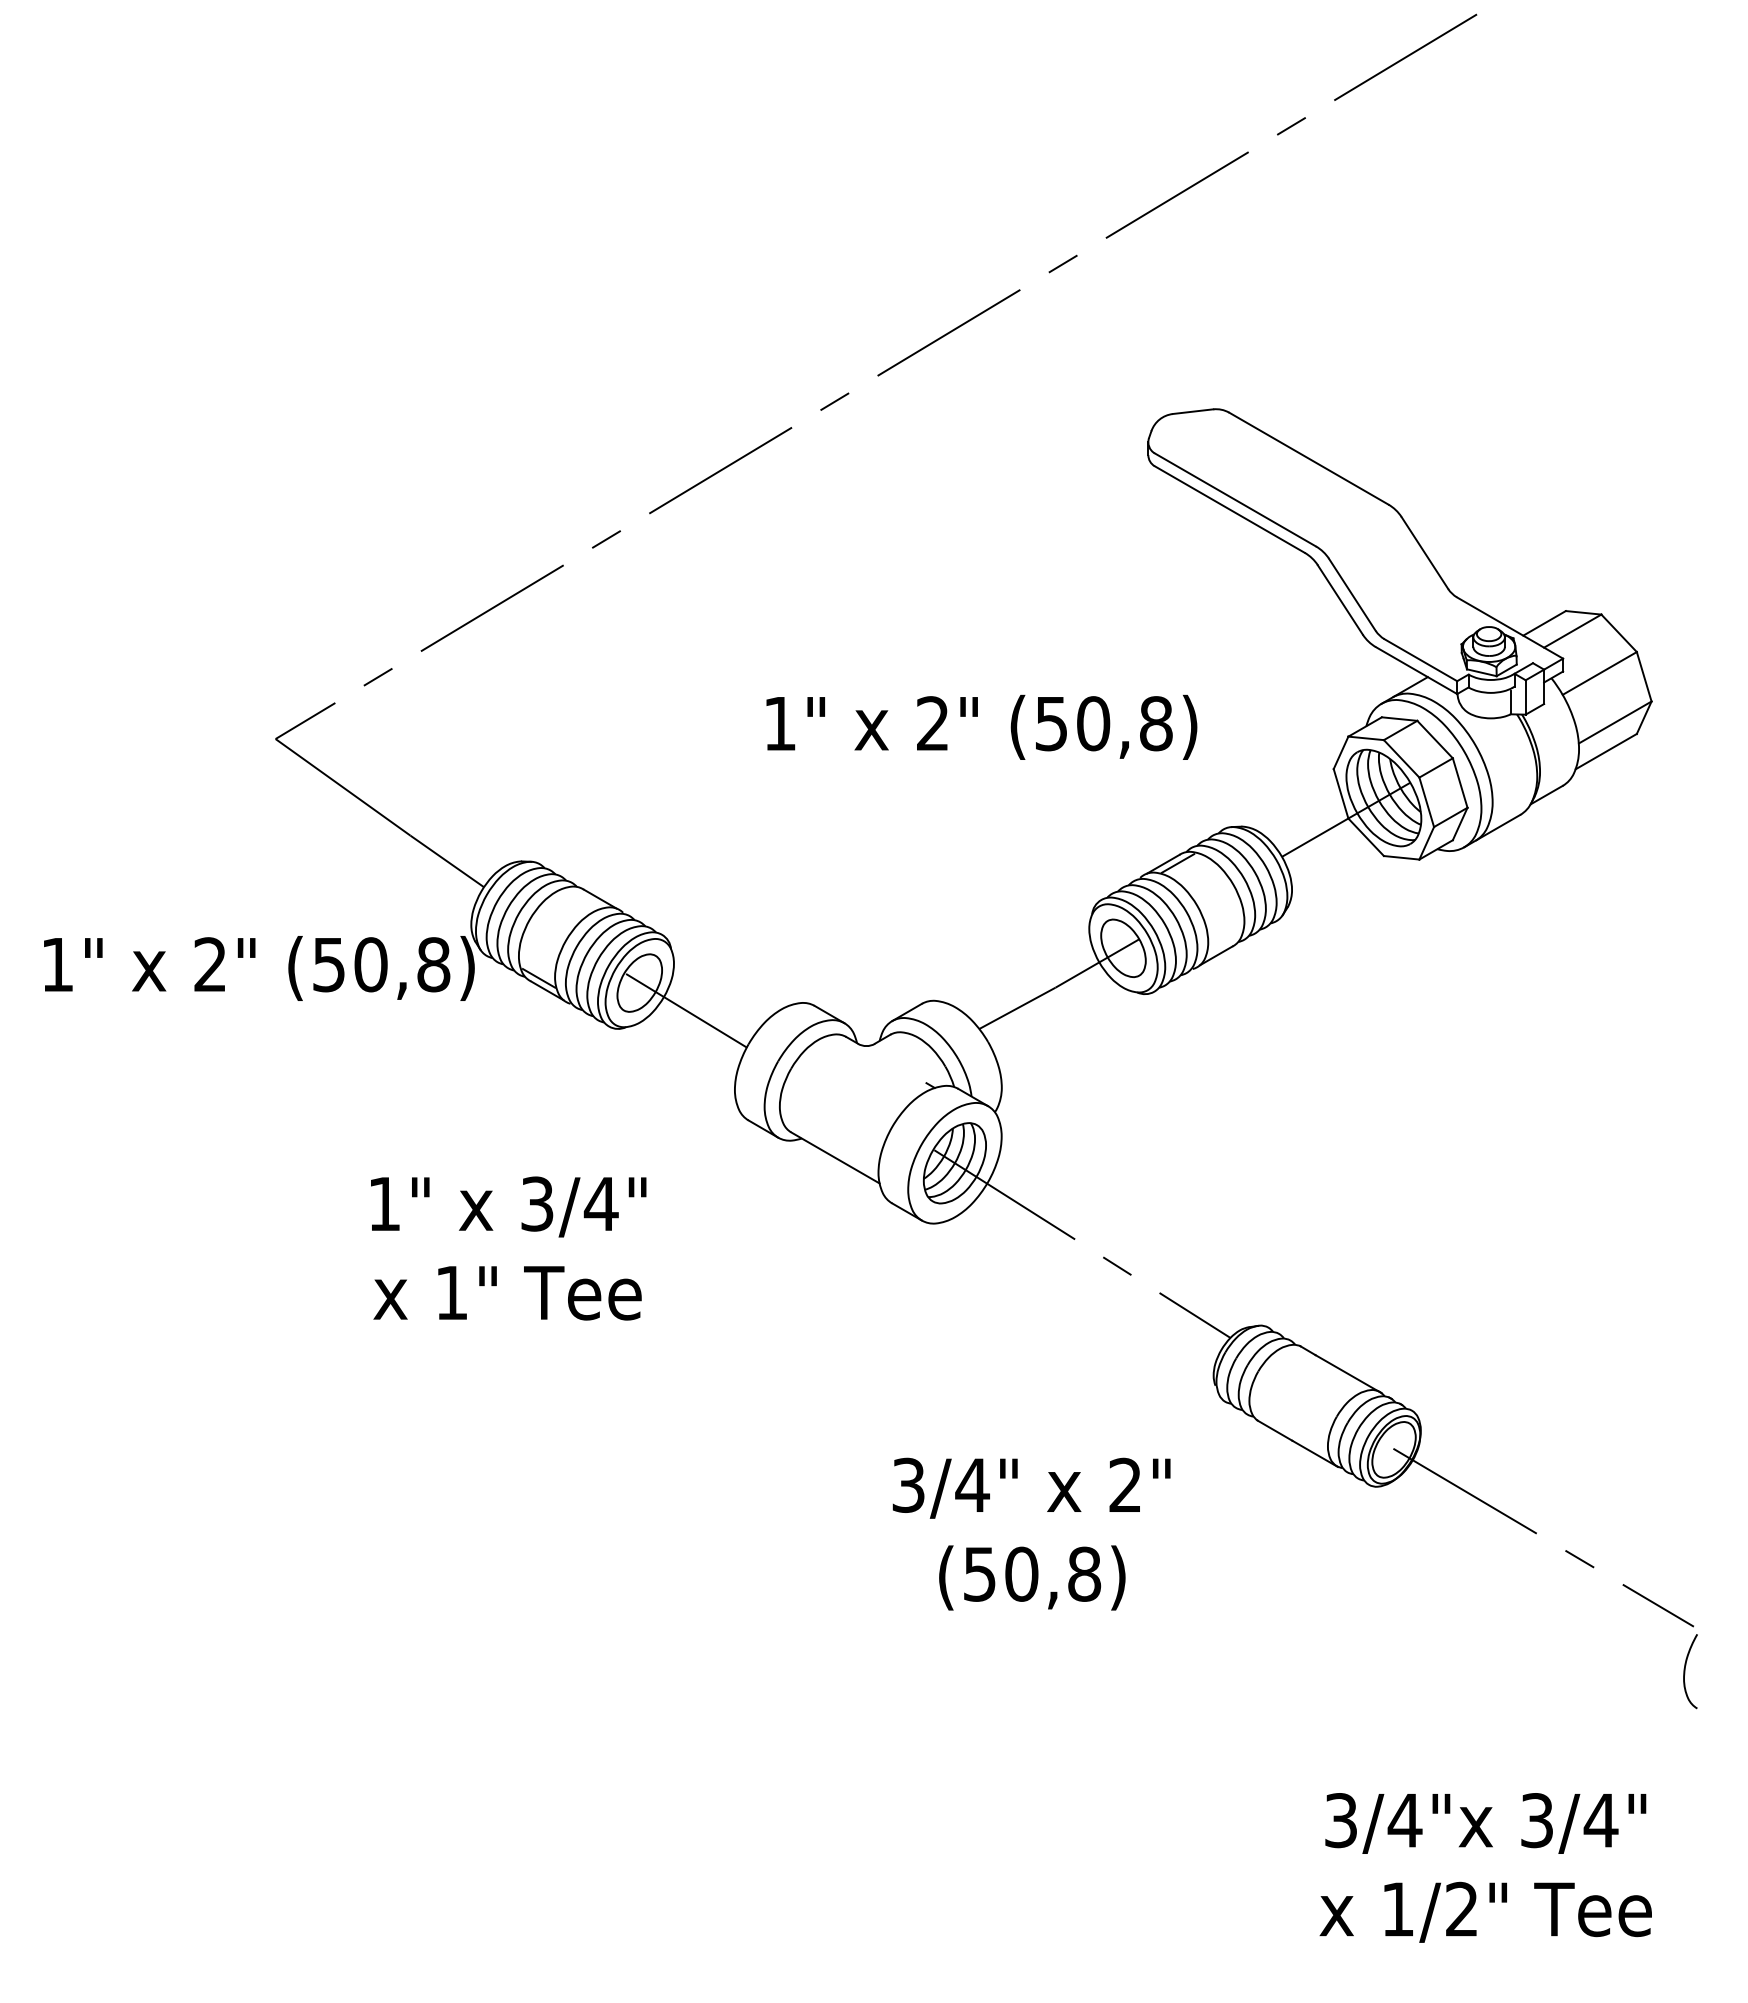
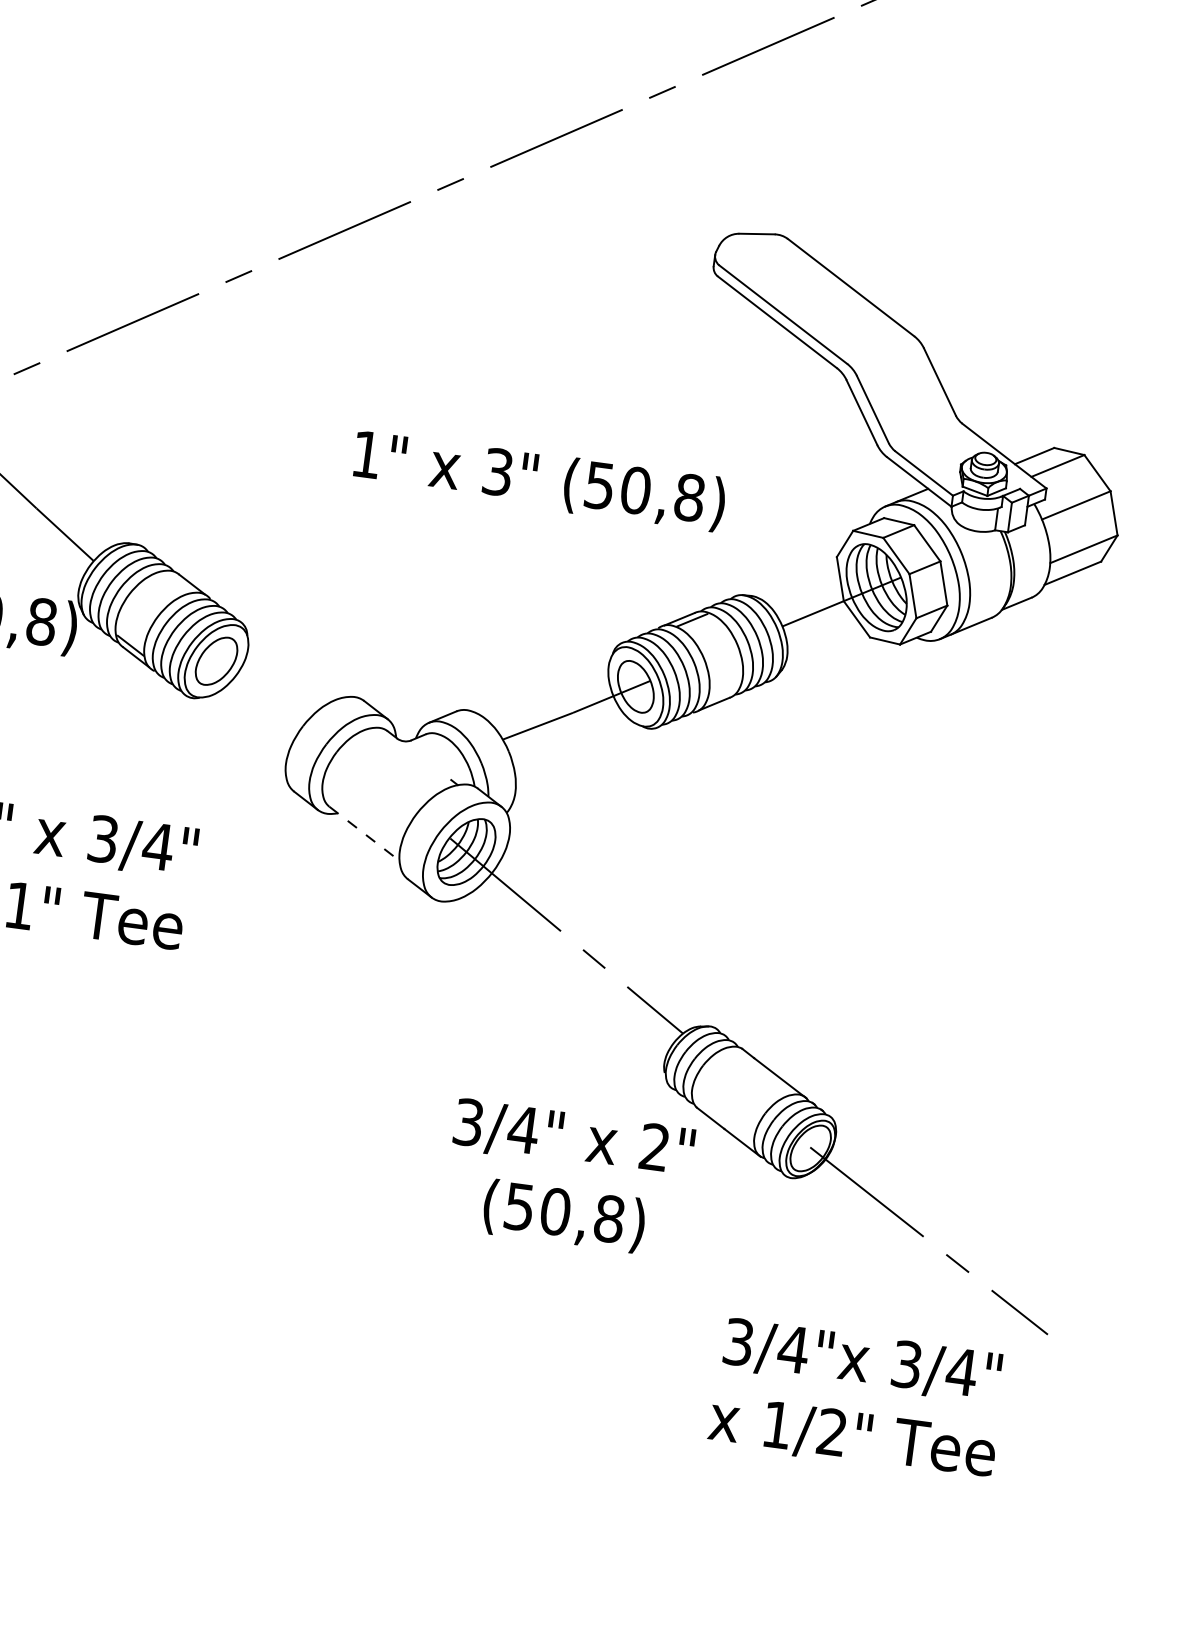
text: (932, 723) -> (497, 471), 2" -> 3"
line: (686, 1010) -> (253, 690), removed
line: (835, 1158) -> (364, 834), solid -> dashed
text: (1031, 1533) -> (568, 1177), moved
curve: (1685, 1671) -> (1035, 1372), removed
text: (1485, 1867) -> (857, 1399), moved

